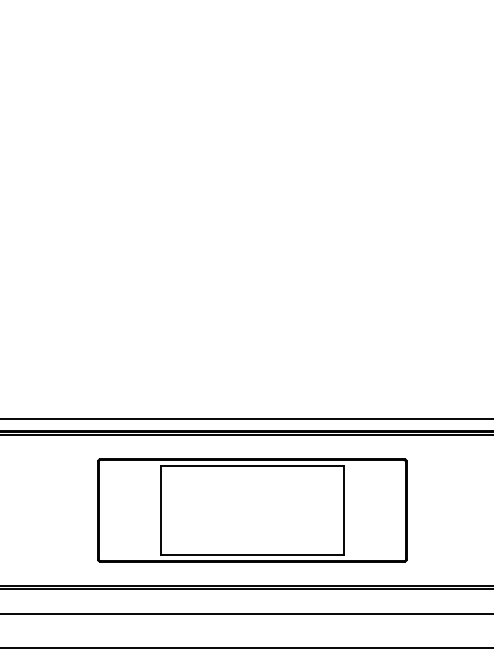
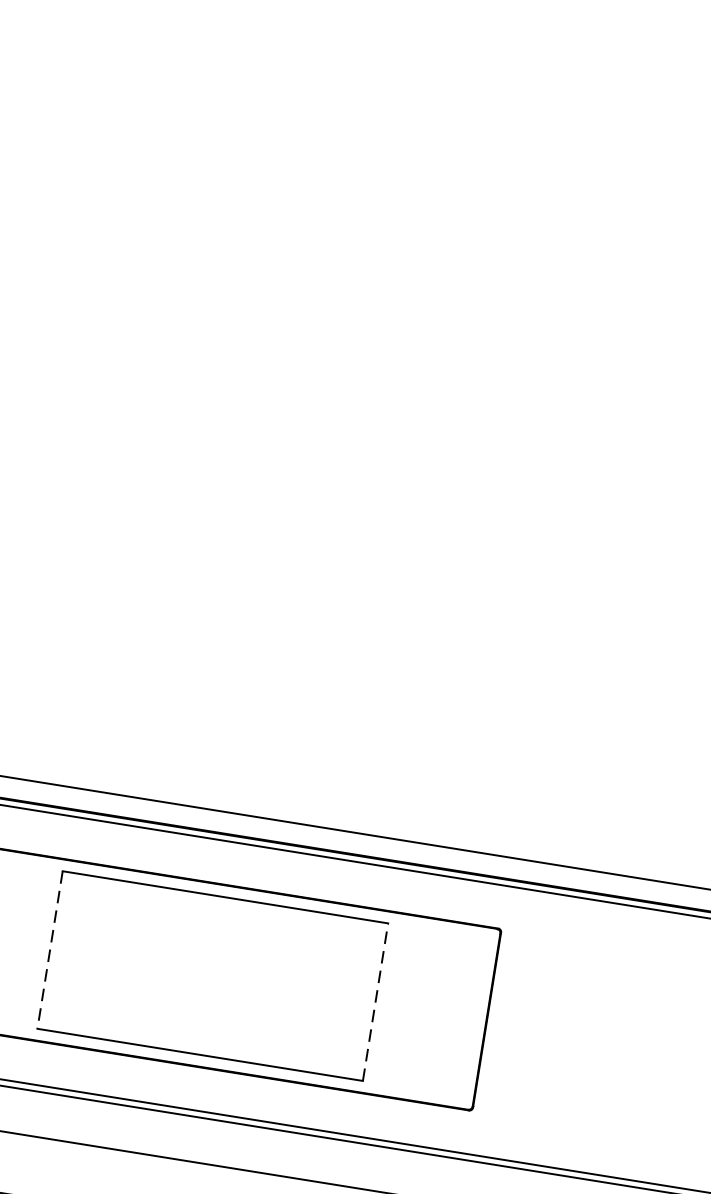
line: (343, 509) -> (375, 1000), solid -> dashed
line: (161, 510) -> (50, 950), solid -> dashed

